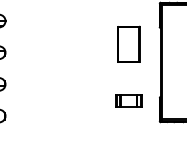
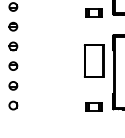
part: (127, 43) -> (93, 60), size x1.43
part: (127, 99) -> (93, 106), moved

